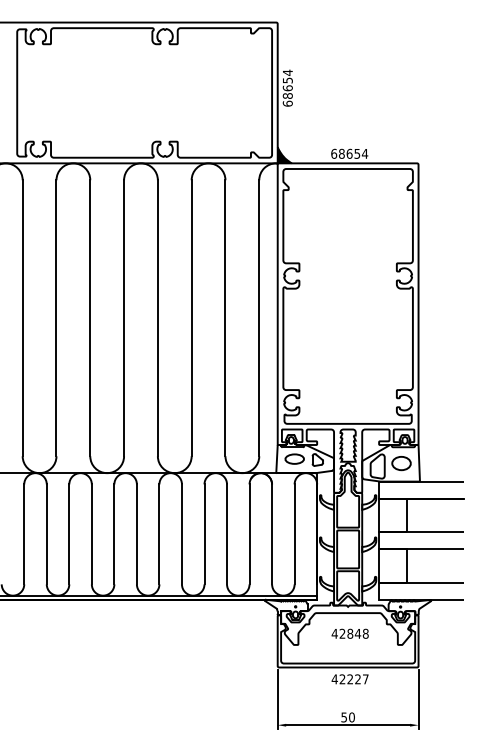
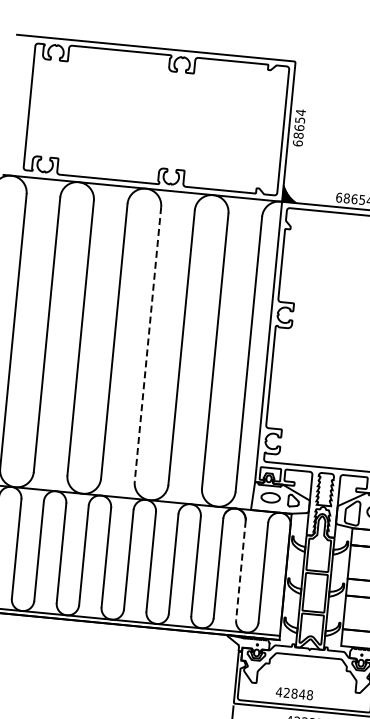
line: (157, 318) -> (147, 344), solid -> dashed
line: (272, 534) -> (241, 570), solid -> dashed
text: (349, 633) -> (293, 693), moved

